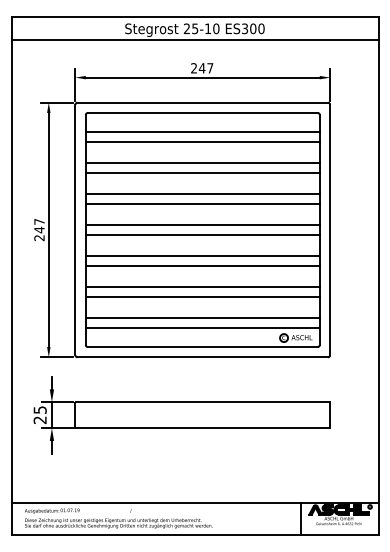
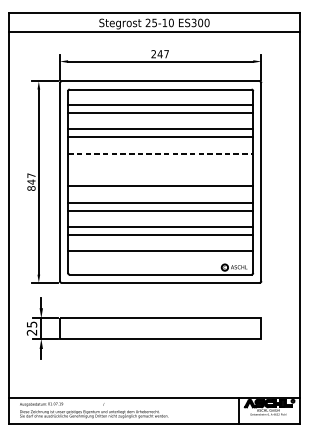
line: (203, 193) -> (161, 153), solid -> dashed
line: (202, 204) -> (160, 161), removed
line: (202, 224) -> (160, 177), removed
text: (39, 238) -> (31, 188), 247 -> 847
line: (202, 327) -> (160, 259), removed

